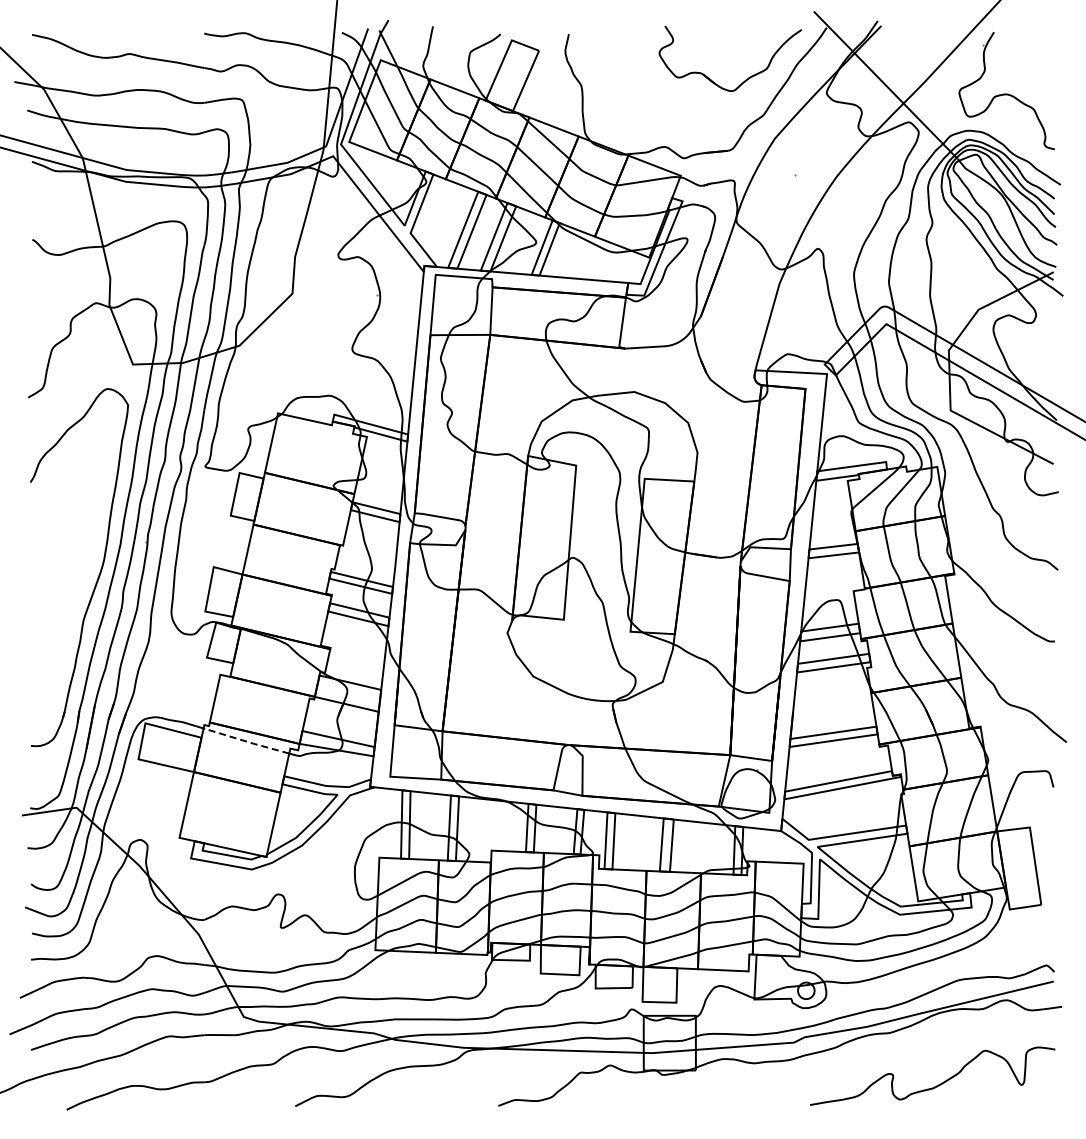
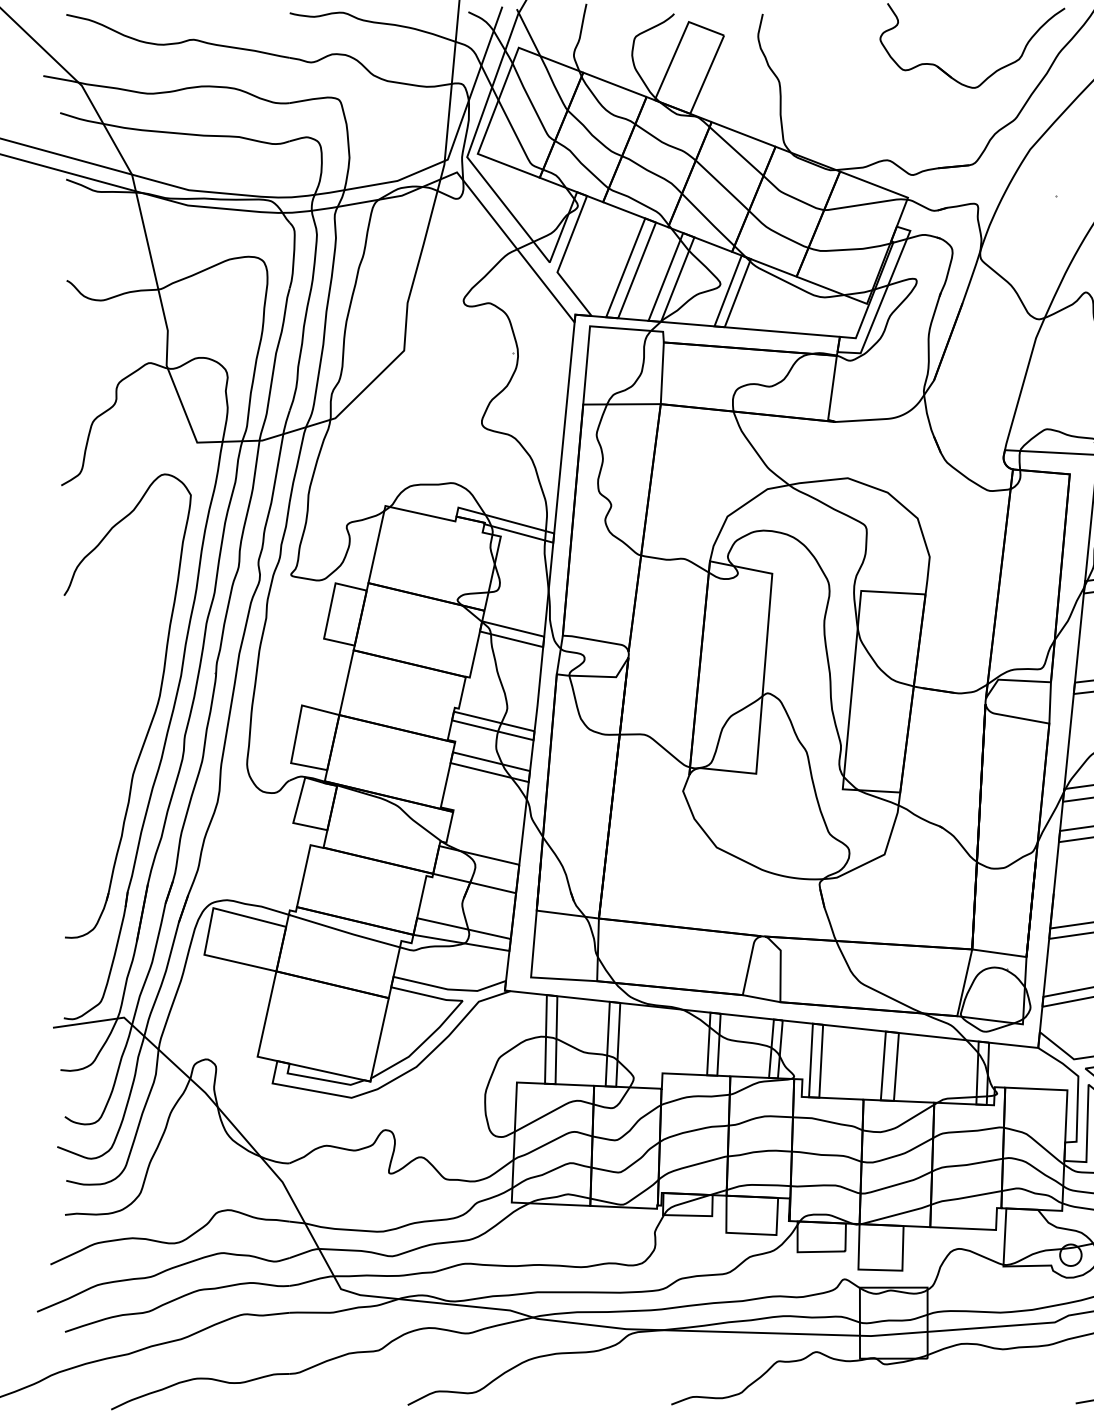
line: (247, 741) -> (345, 931), dashed -> solid

